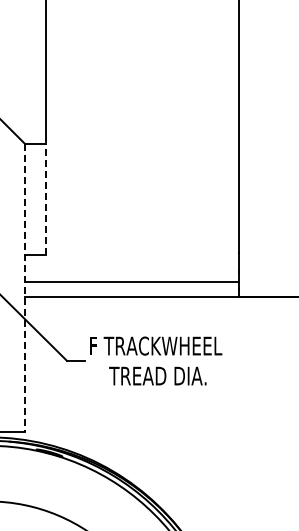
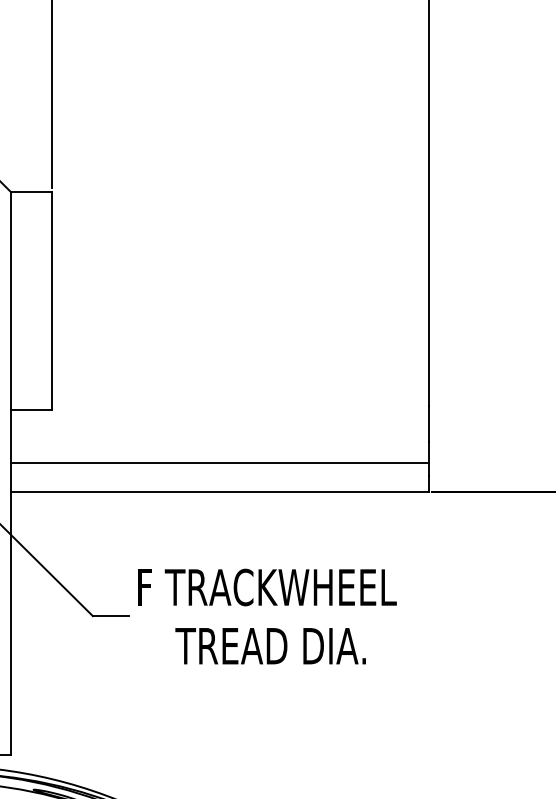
line: (45, 199) -> (51, 300), dashed -> solid
line: (24, 287) -> (10, 472), dashed -> solid

